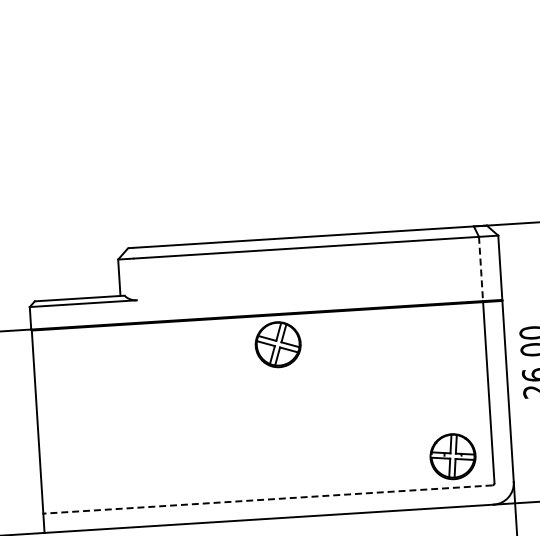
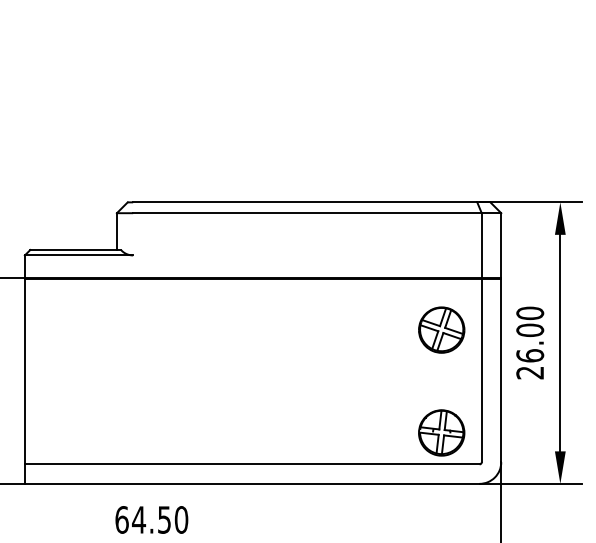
line: (480, 269) -> (481, 246), dashed -> solid
part: (277, 344) -> (441, 329), moved
line: (267, 499) -> (252, 464), dashed -> solid

